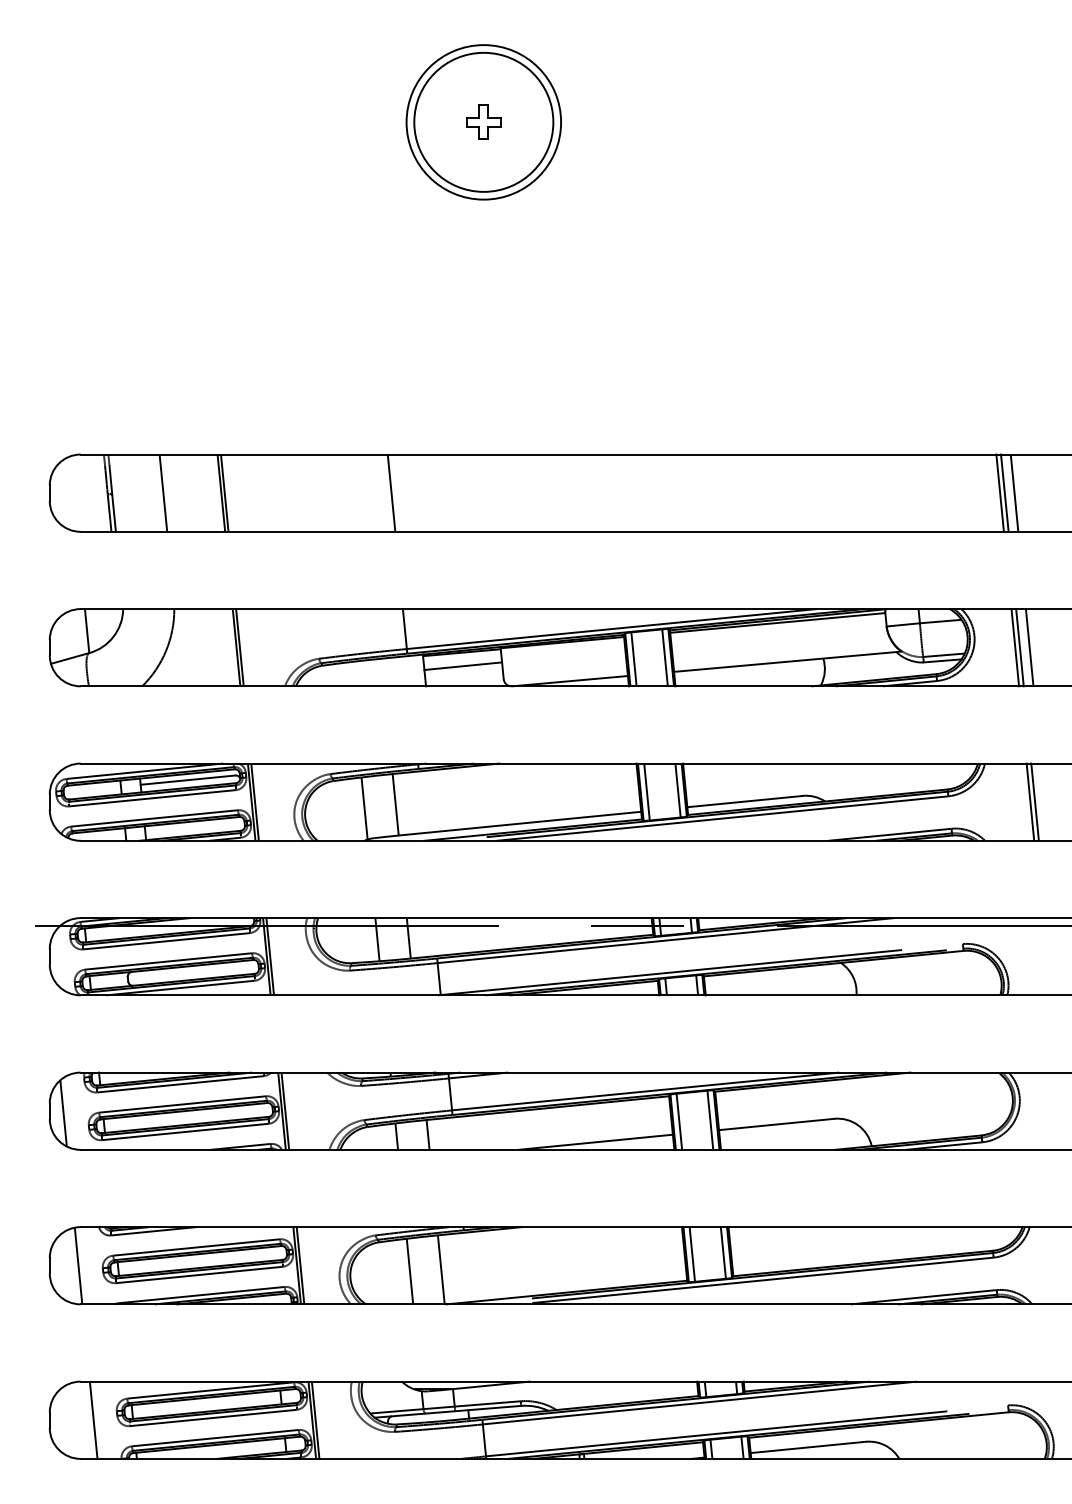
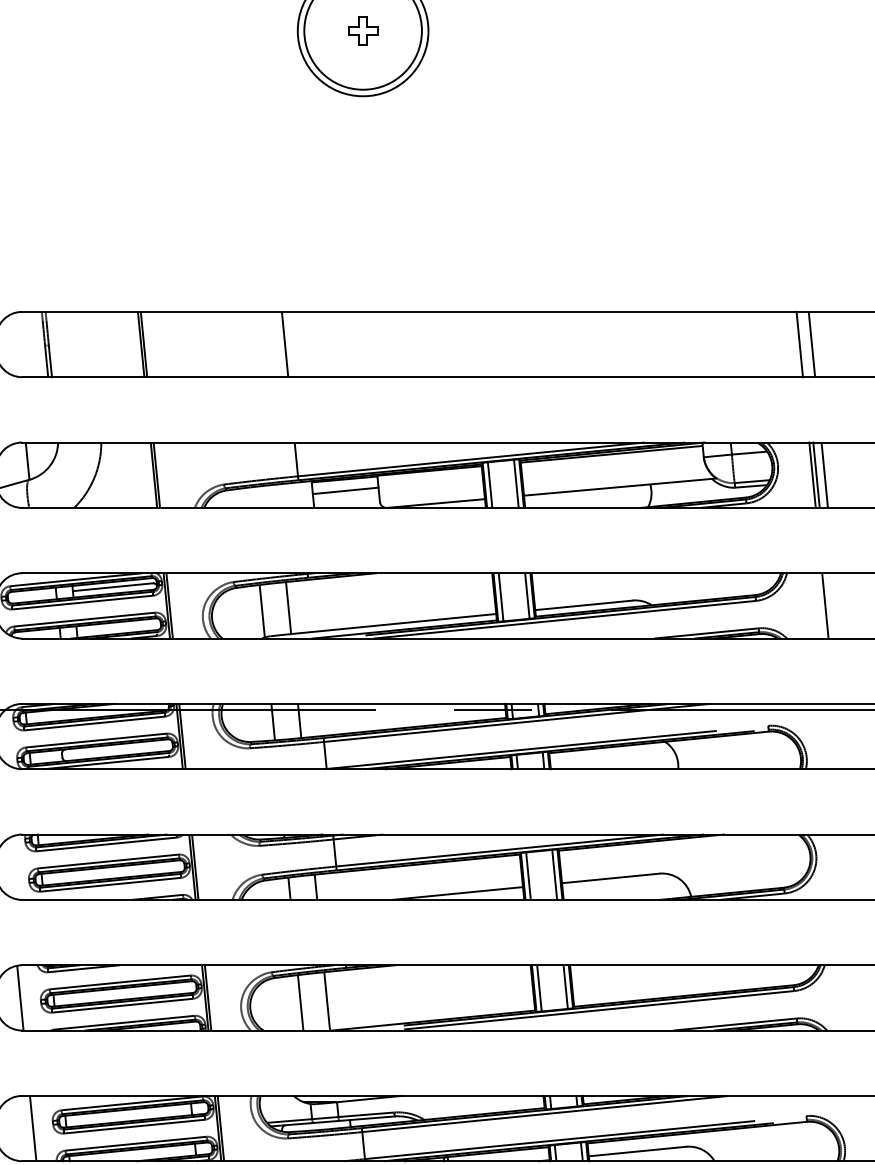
line: (163, 492) -> (92, 343), removed
line: (1004, 492) -> (803, 343), removed
line: (1034, 801) -> (828, 605), removed
line: (63, 1113) -> (7, 869), removed

